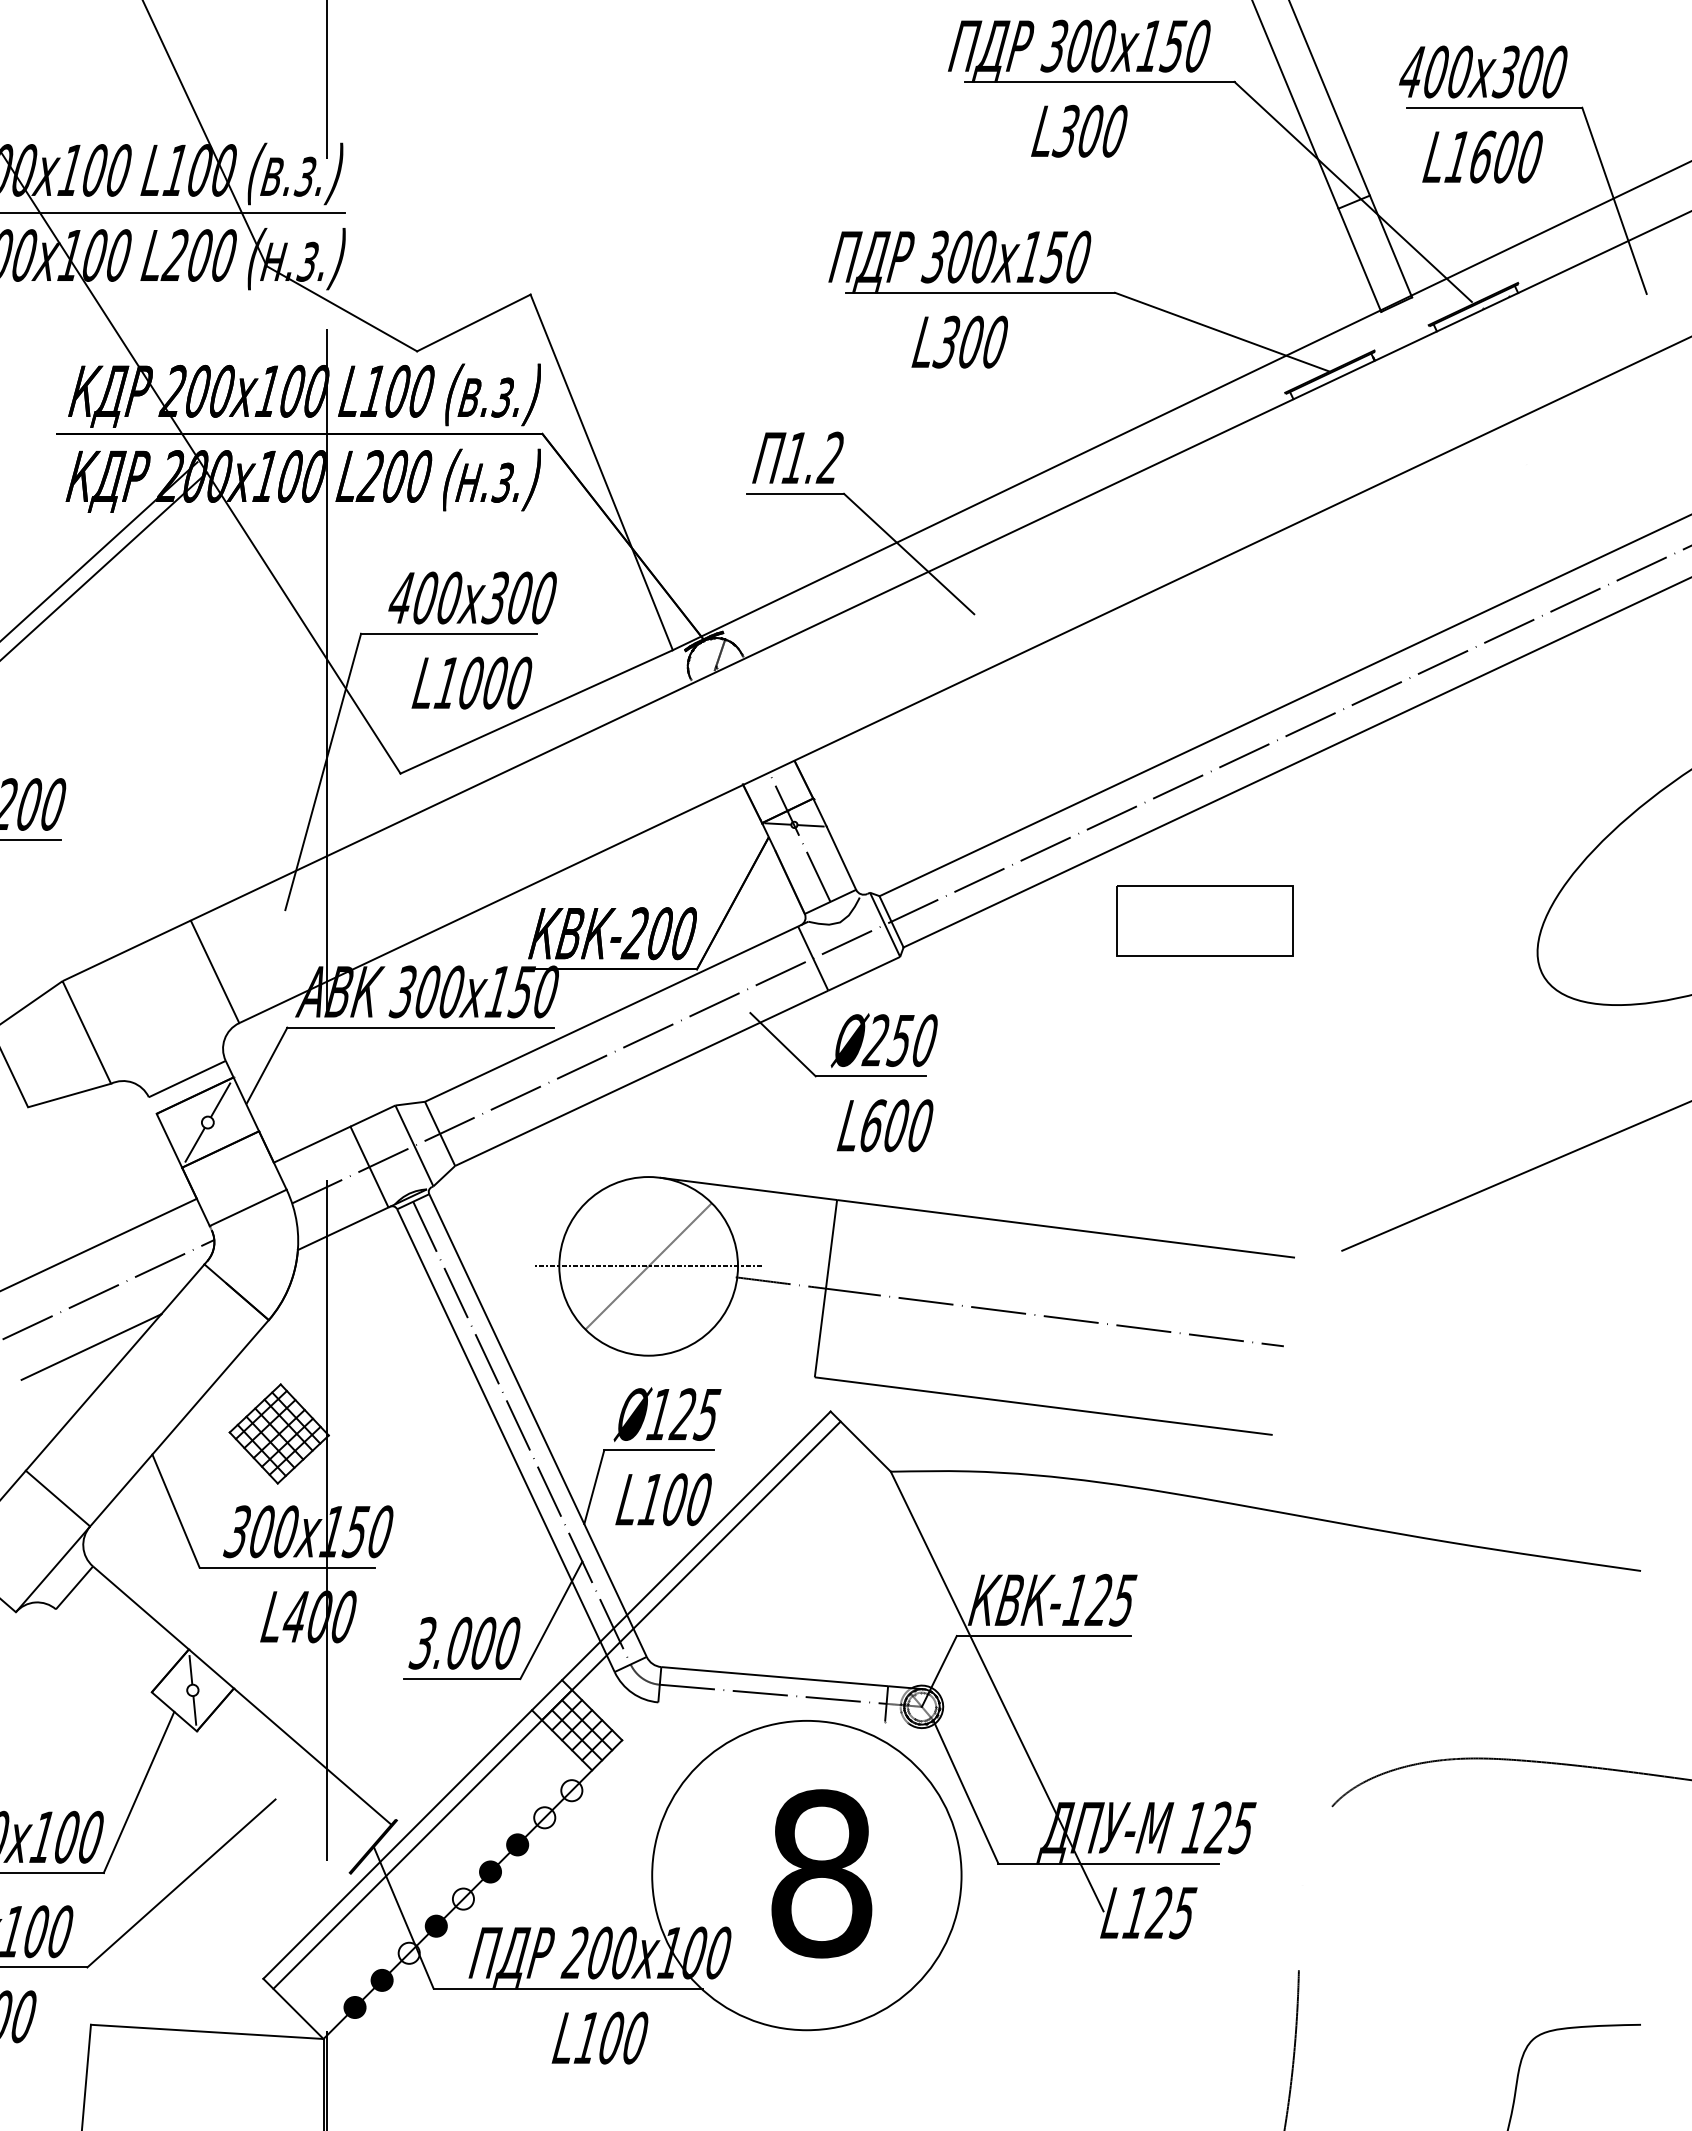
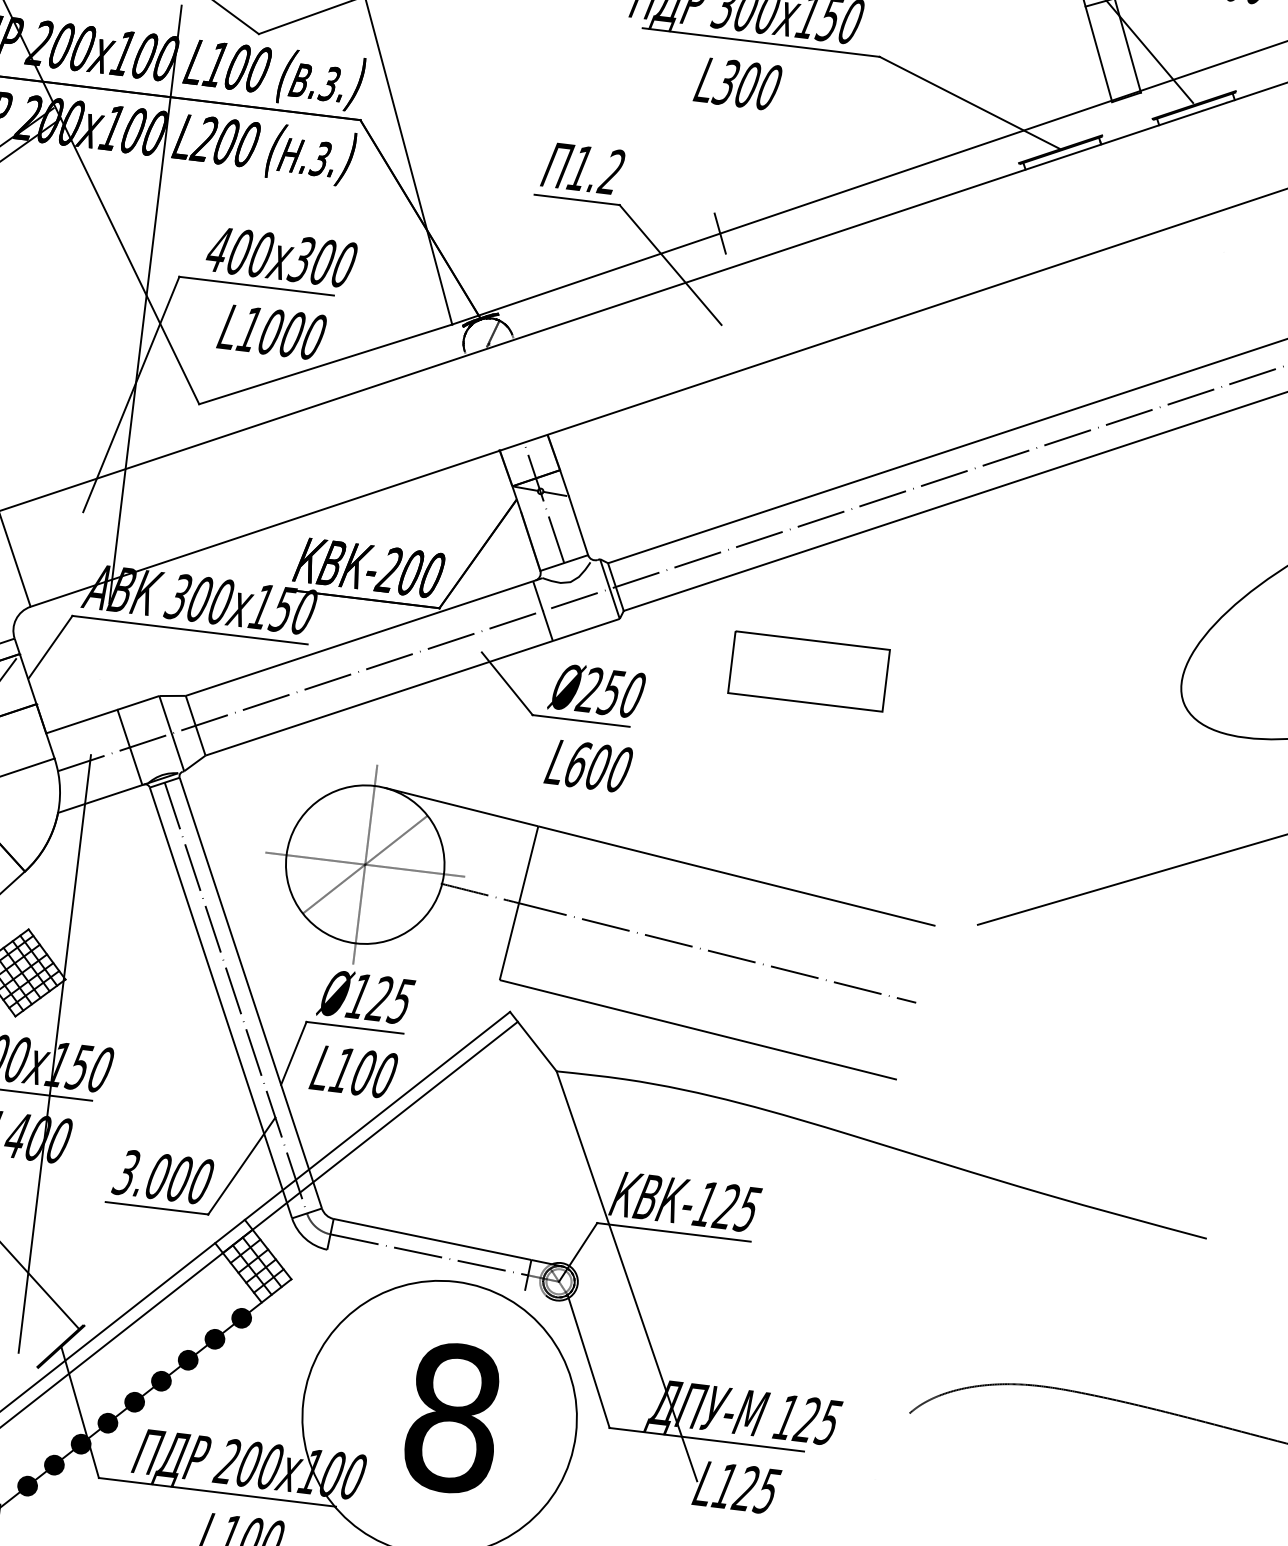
line: (960, 511) -> (720, 233), added
part: (1204, 920) -> (808, 670), moved
line: (648, 1265) -> (365, 863), added
fill: (571, 1790) -> (241, 1318), added
fill: (544, 1817) -> (214, 1338), added
fill: (463, 1898) -> (134, 1401), added
fill: (408, 1952) -> (80, 1443), added

